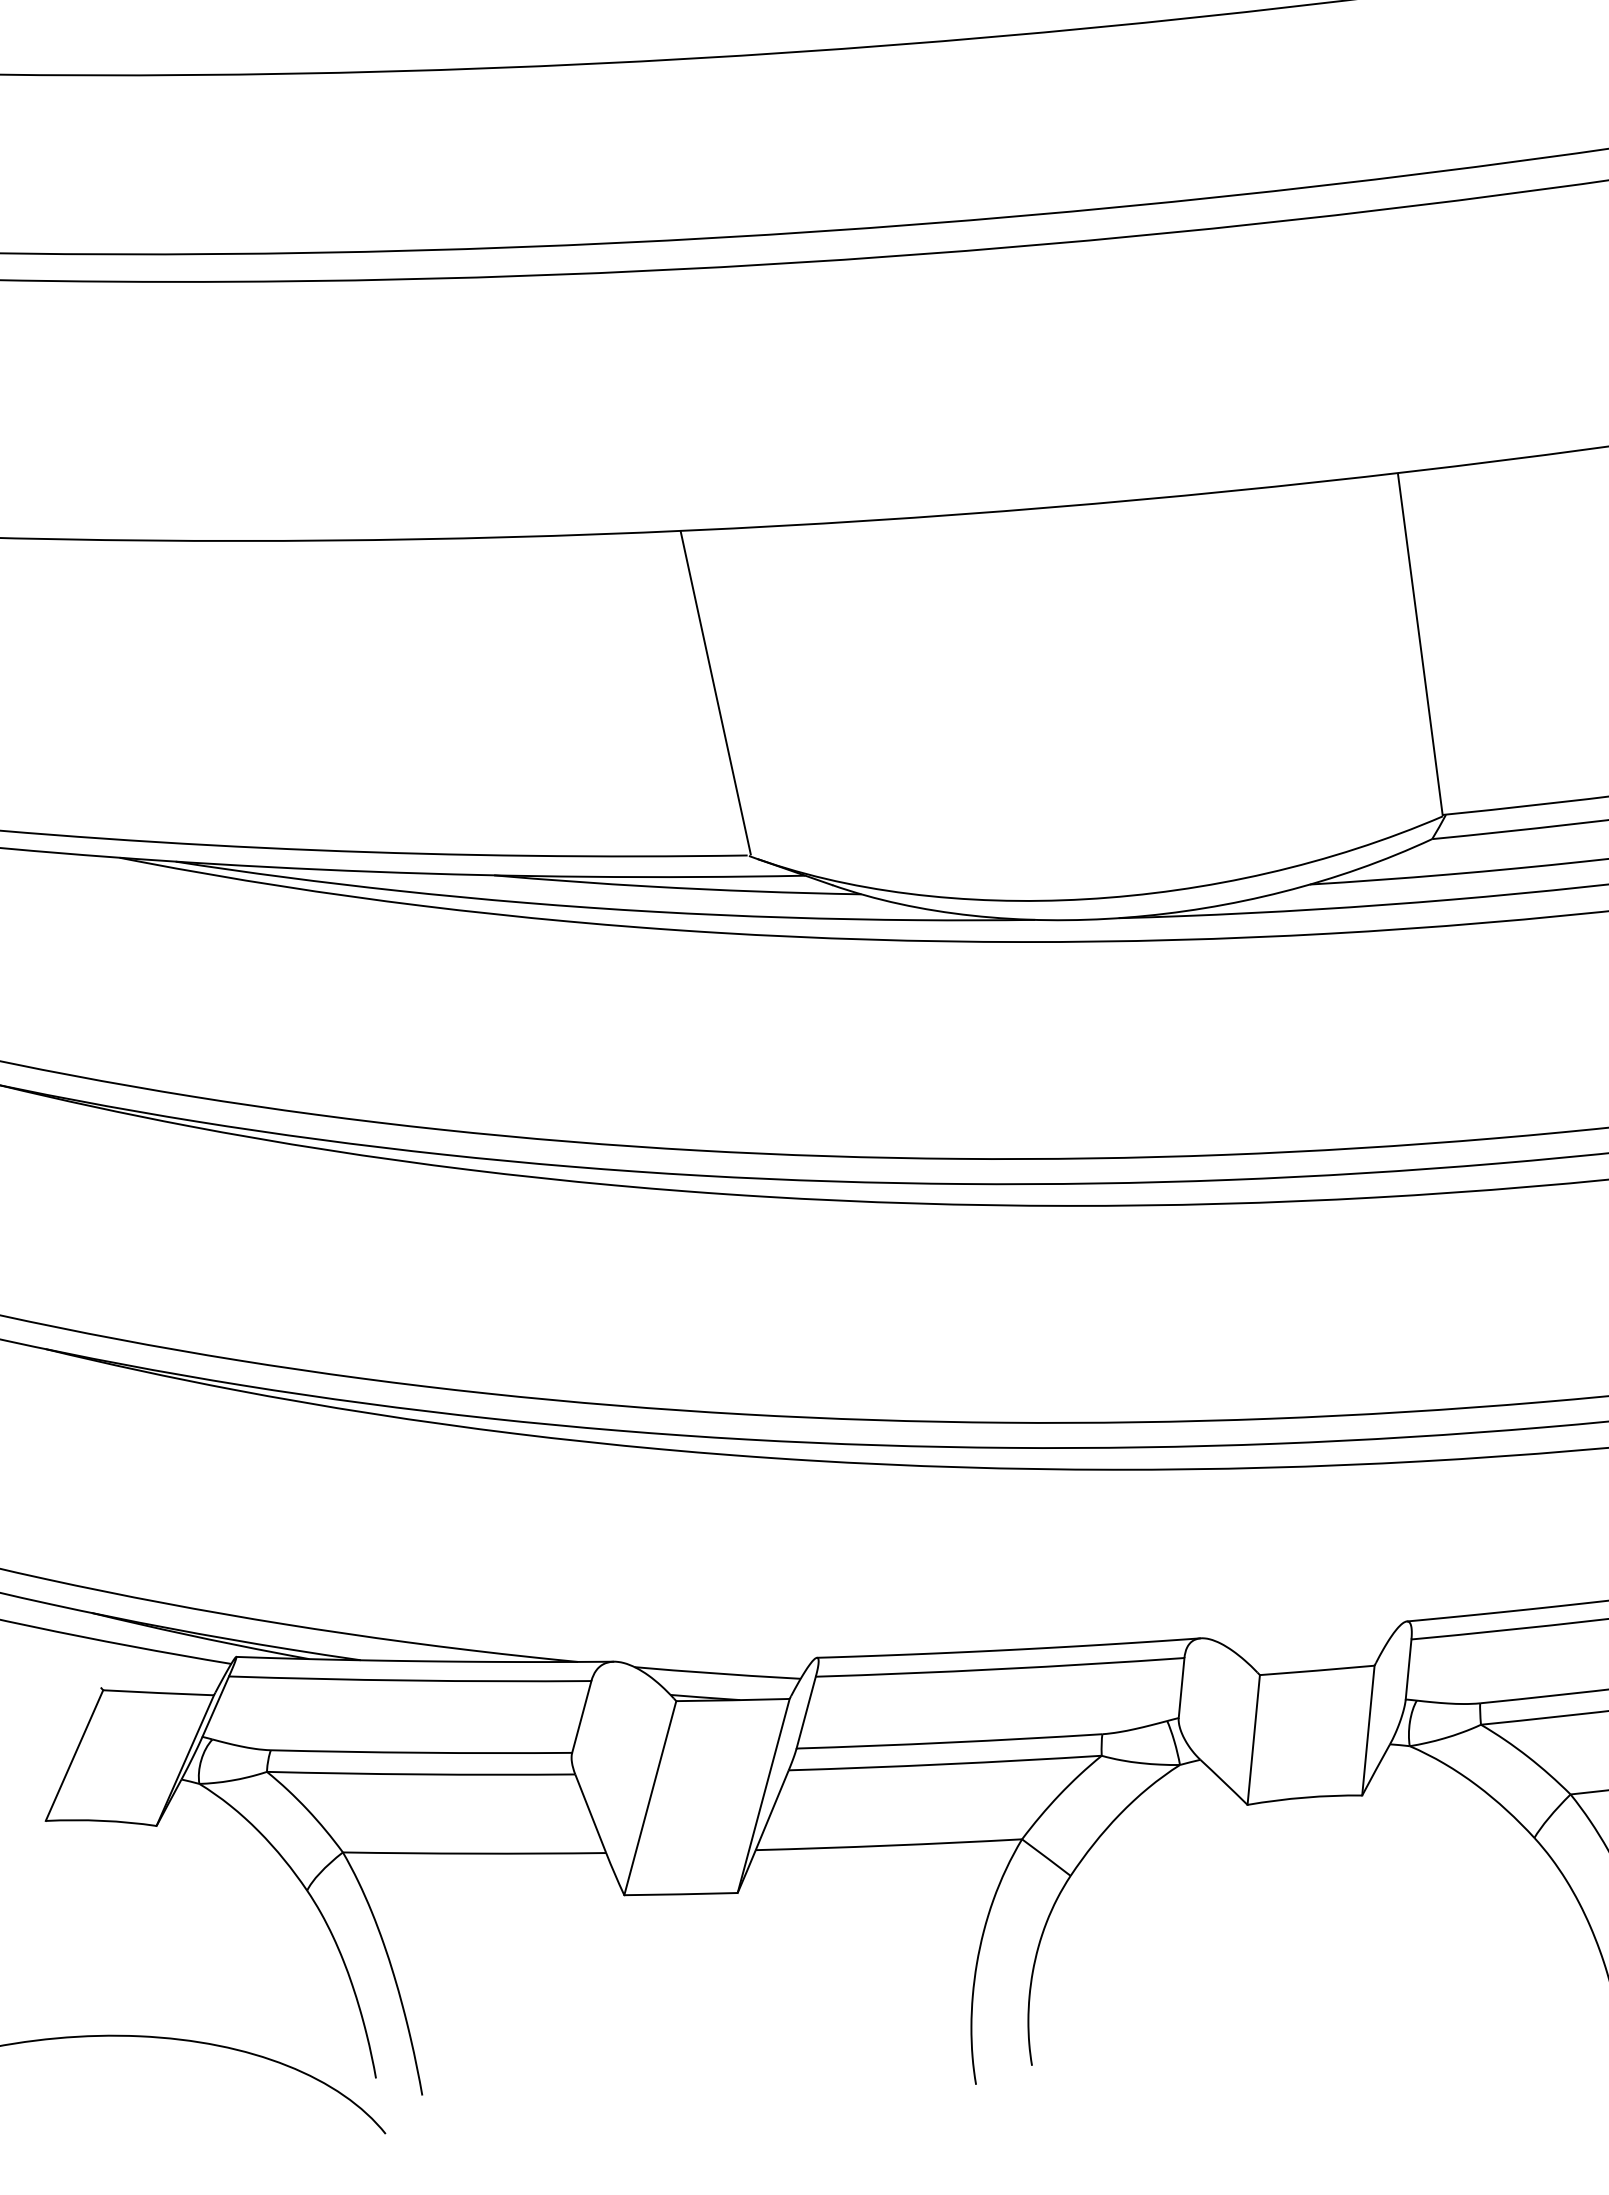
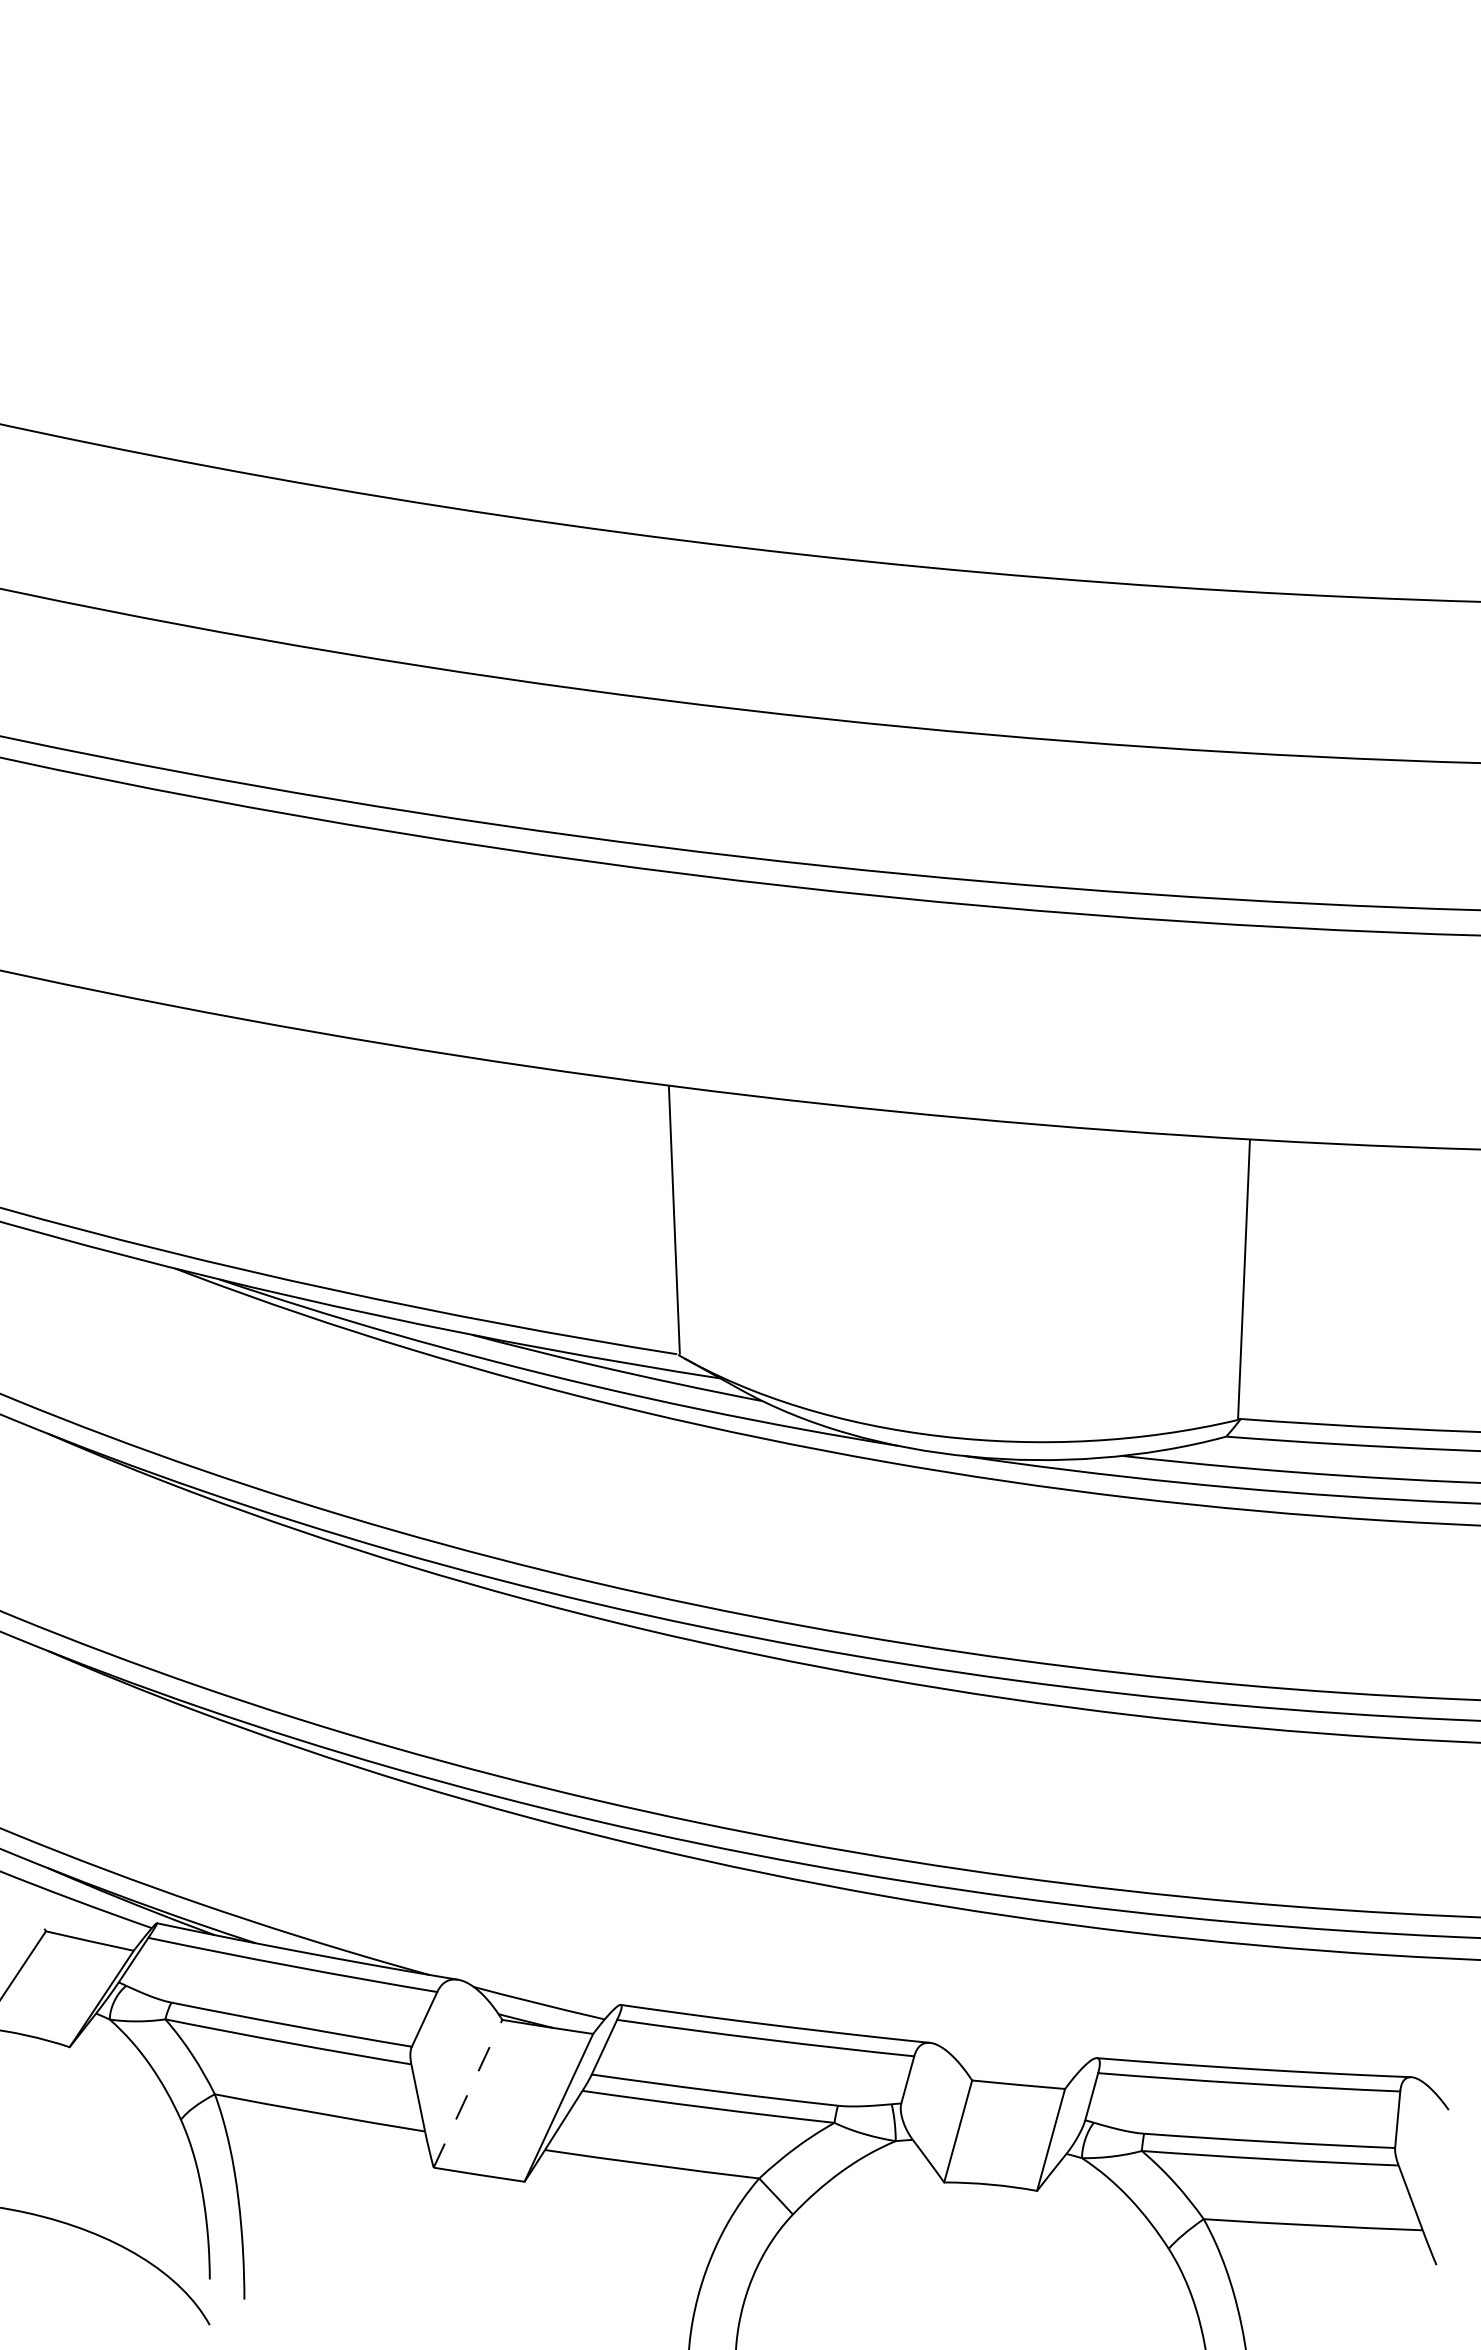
line: (650, 1797) -> (468, 2093), solid -> dashed

